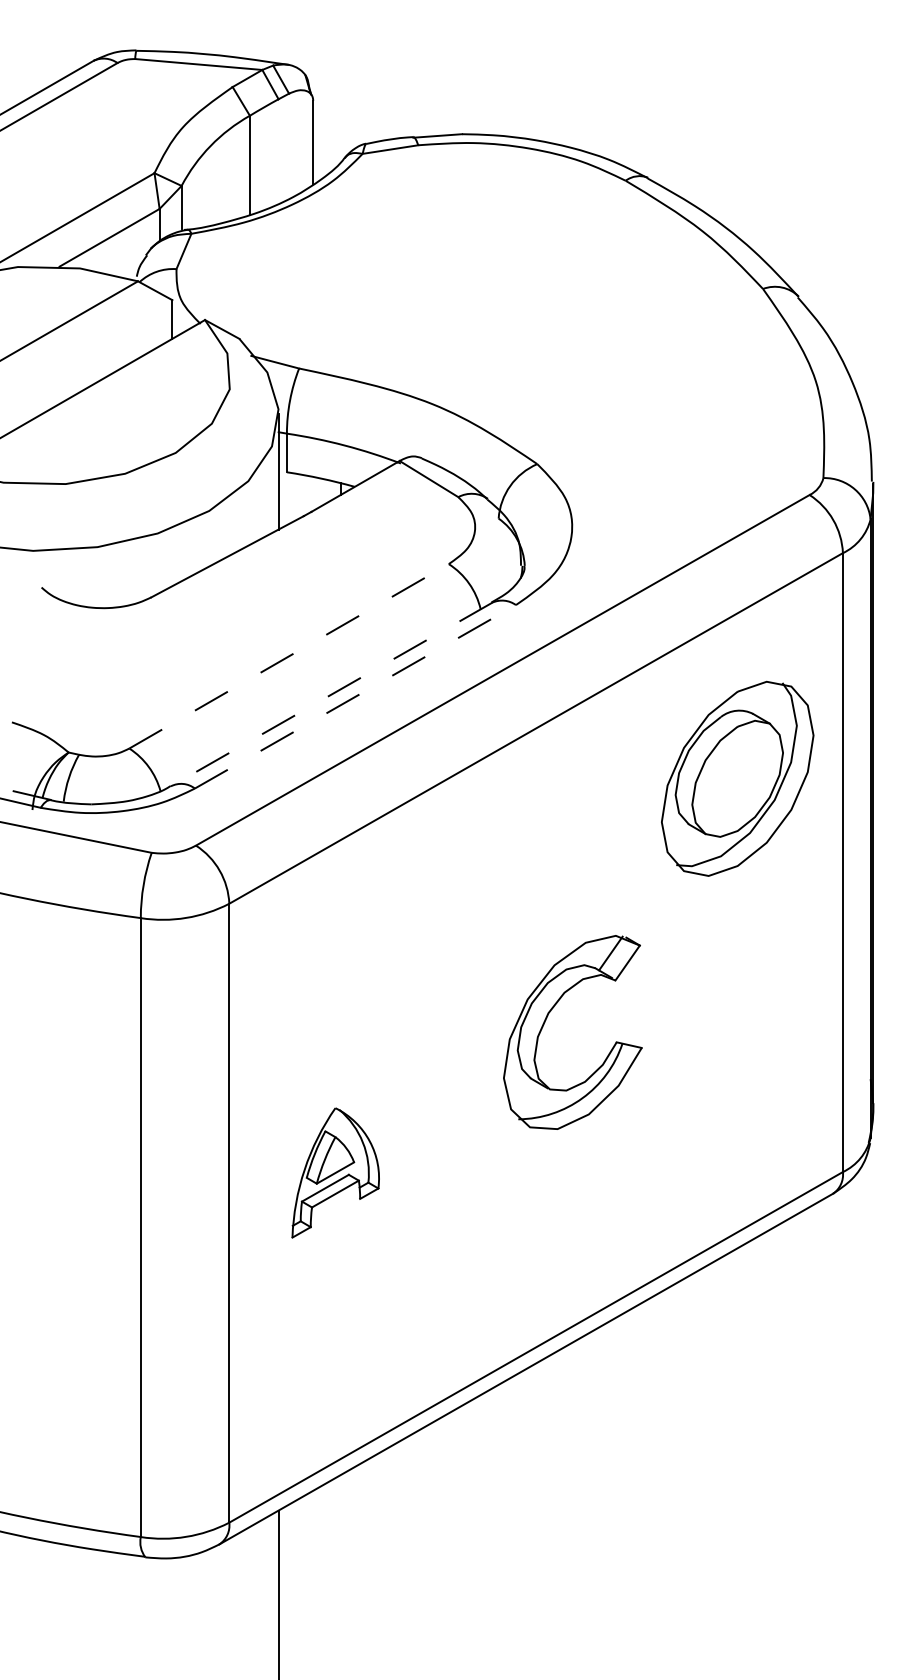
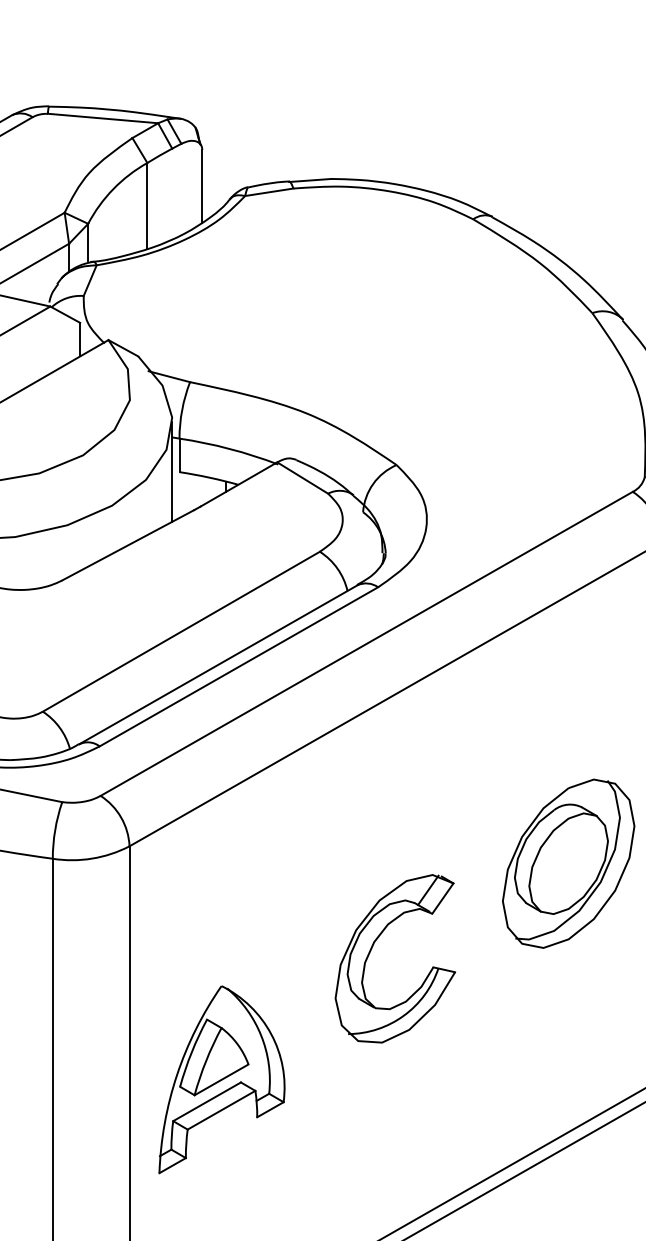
line: (289, 656) -> (181, 631), dashed -> solid
line: (331, 694) -> (218, 664), dashed -> solid
line: (355, 696) -> (238, 666), dashed -> solid
part: (737, 778) -> (568, 863), moved
part: (546, 1020) -> (372, 948), moved
part: (335, 1172) -> (221, 1079), size x1.67

